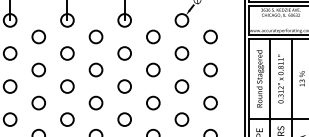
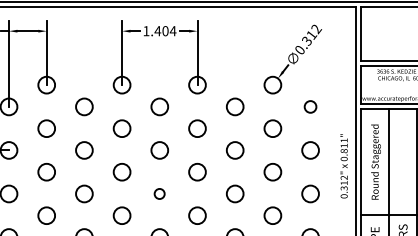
circle: (210, 36) -> (310, 106), size x0.7
text: (280, 79) -> (343, 166), moved
circle: (95, 102) -> (159, 193), size x0.6

